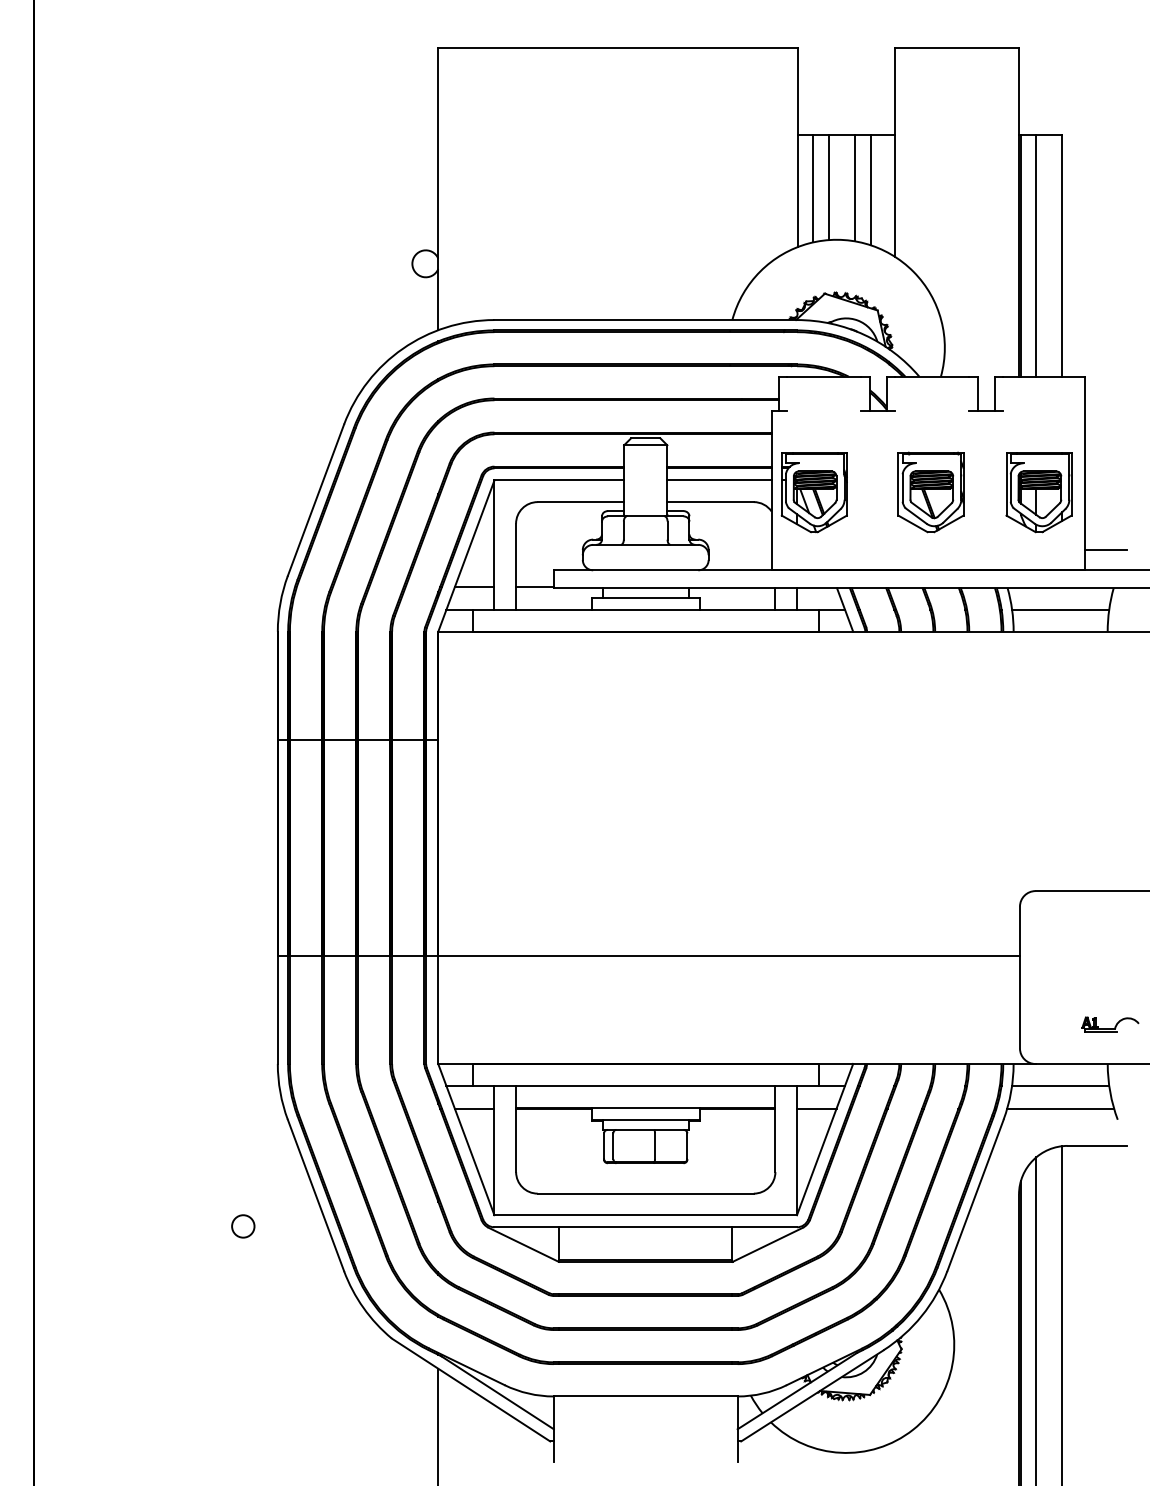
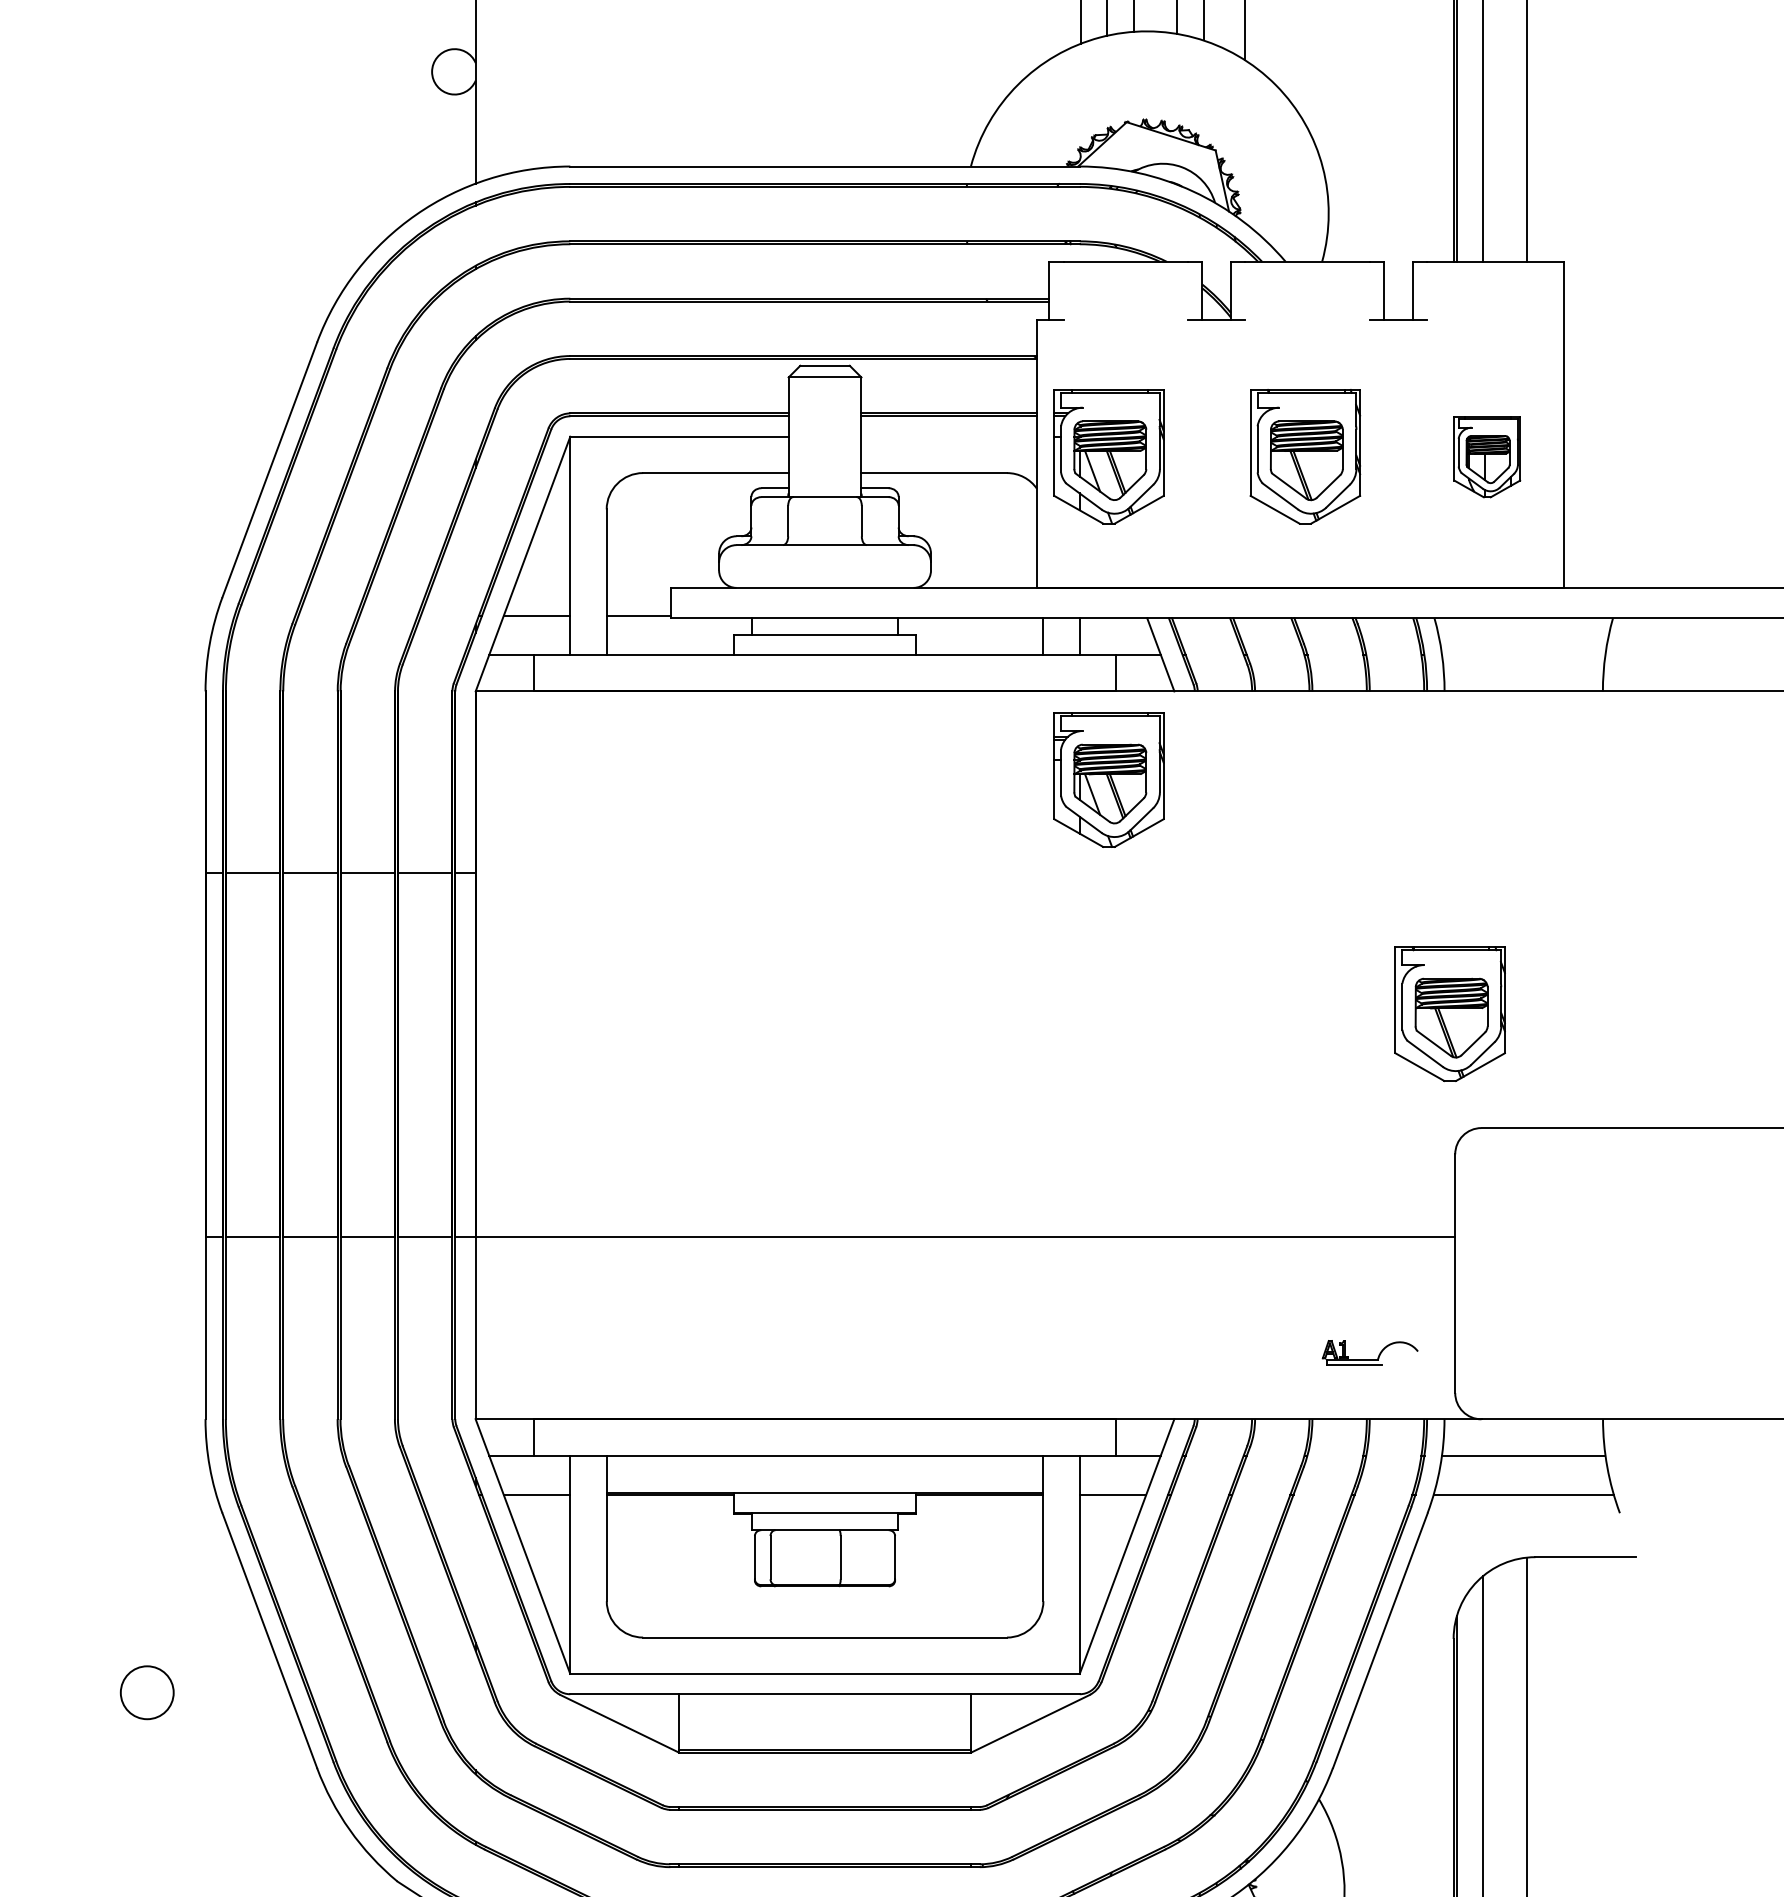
line: (719, 480) -> (949, 436), removed
part: (1038, 492) -> (1486, 456), size x0.6
line: (1105, 549) -> (1599, 552), removed
line: (1060, 610) -> (1523, 655), removed
part: (813, 684) -> (1107, 780), added
part: (1016, 823) -> (1449, 1014), added
part: (1110, 1024) -> (1370, 1352), moved
circle: (243, 1226) -> (147, 1692), size x1.4

